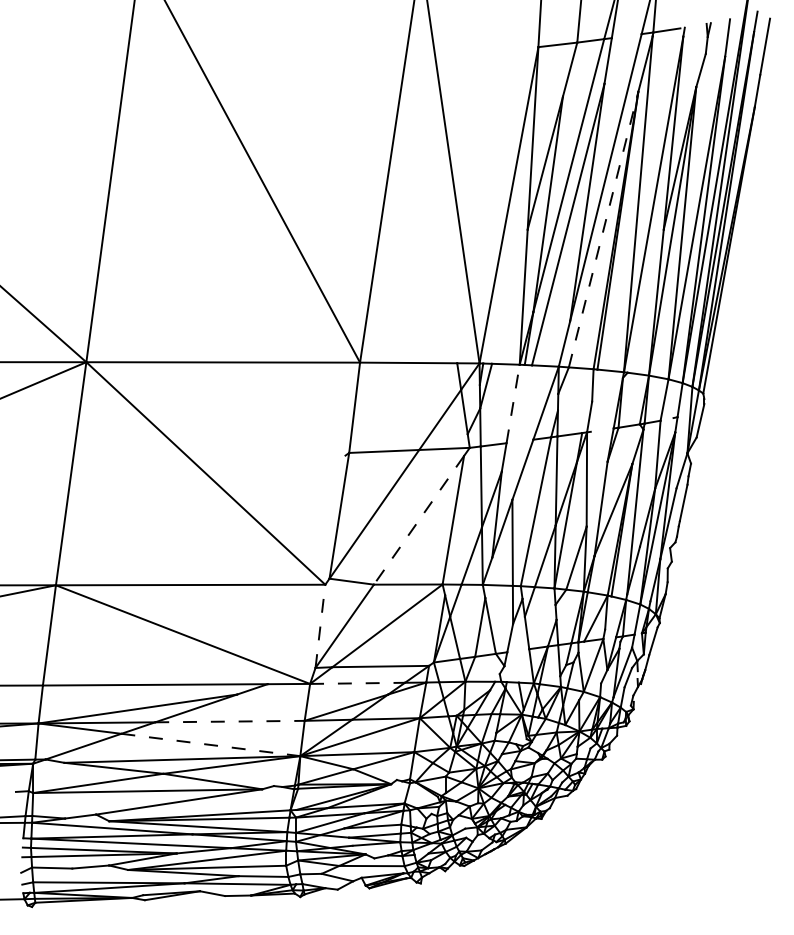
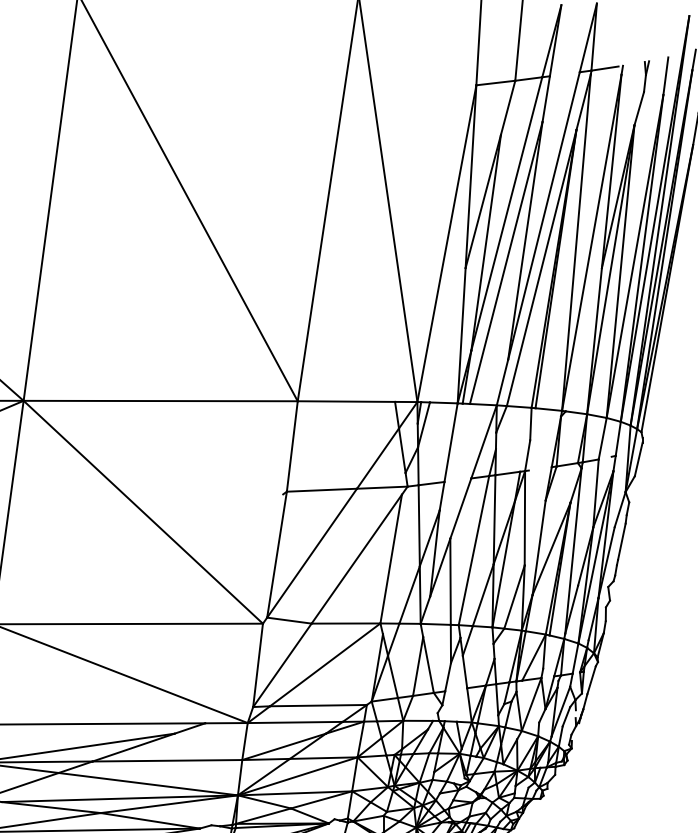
line: (603, 229) -> (541, 267), dashed -> solid
line: (513, 403) -> (451, 442), dashed -> solid
line: (419, 520) -> (357, 559), dashed -> solid
line: (320, 626) -> (258, 665), dashed -> solid
line: (358, 683) -> (296, 722), dashed -> solid
line: (229, 721) -> (166, 760), dashed -> solid
line: (211, 745) -> (148, 784), dashed -> solid

